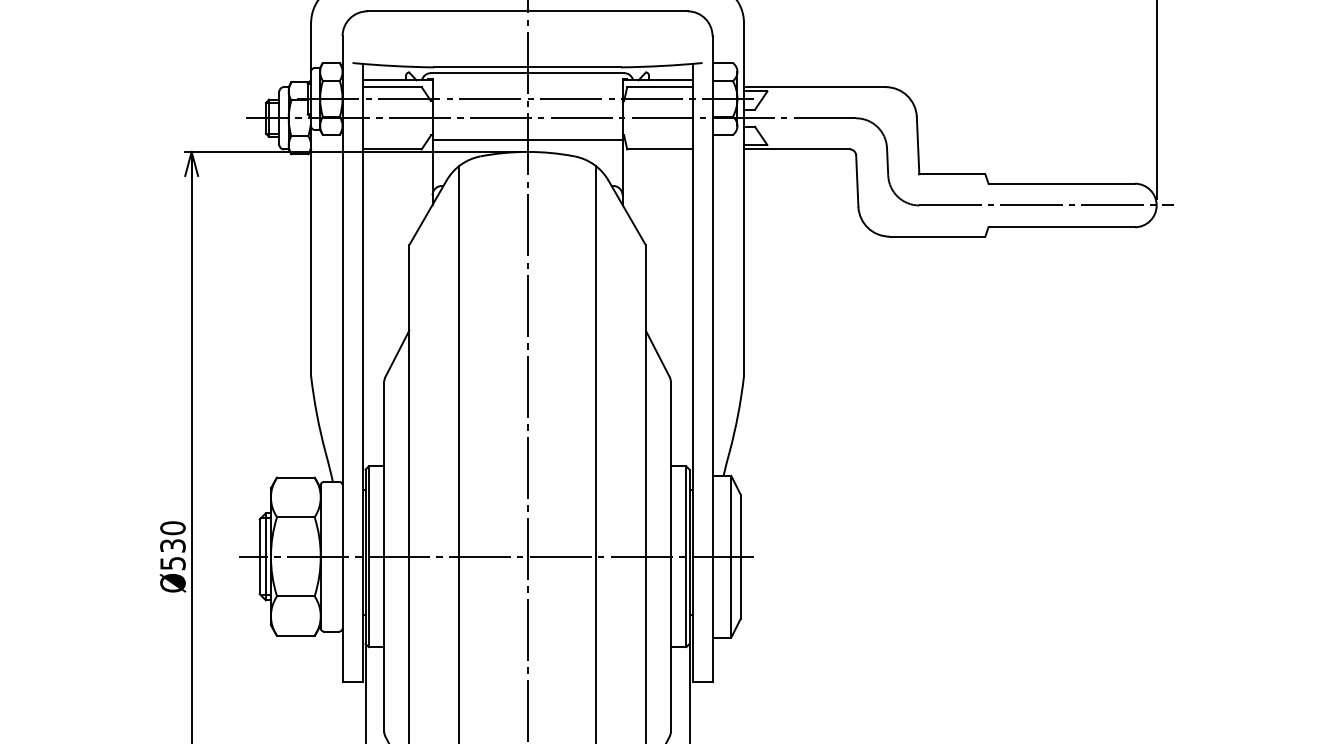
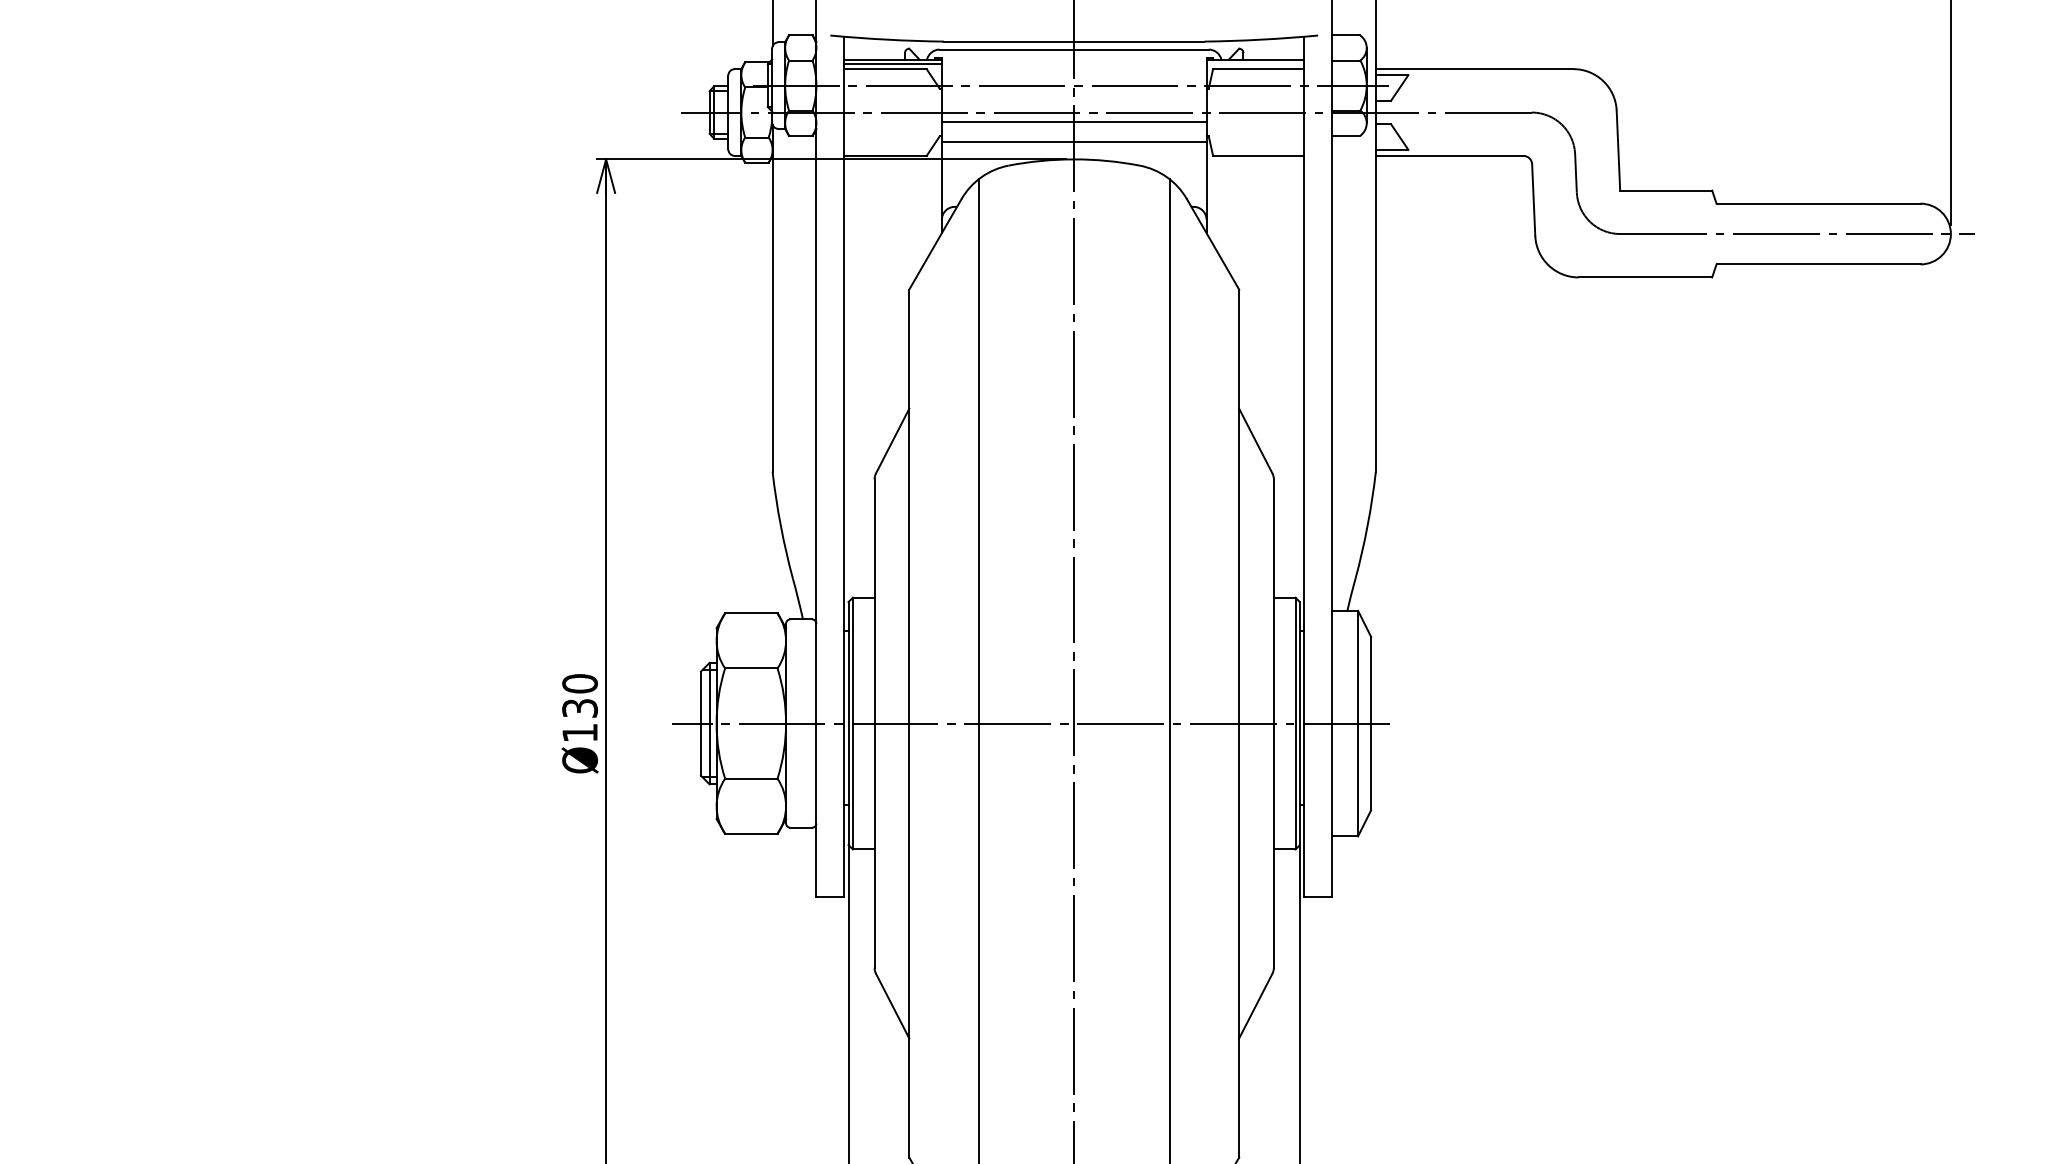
line: (397, 83) -> (892, 64), added
line: (527, 124) -> (1073, 121), added
text: (173, 563) -> (580, 733), Ø530 -> Ø130

